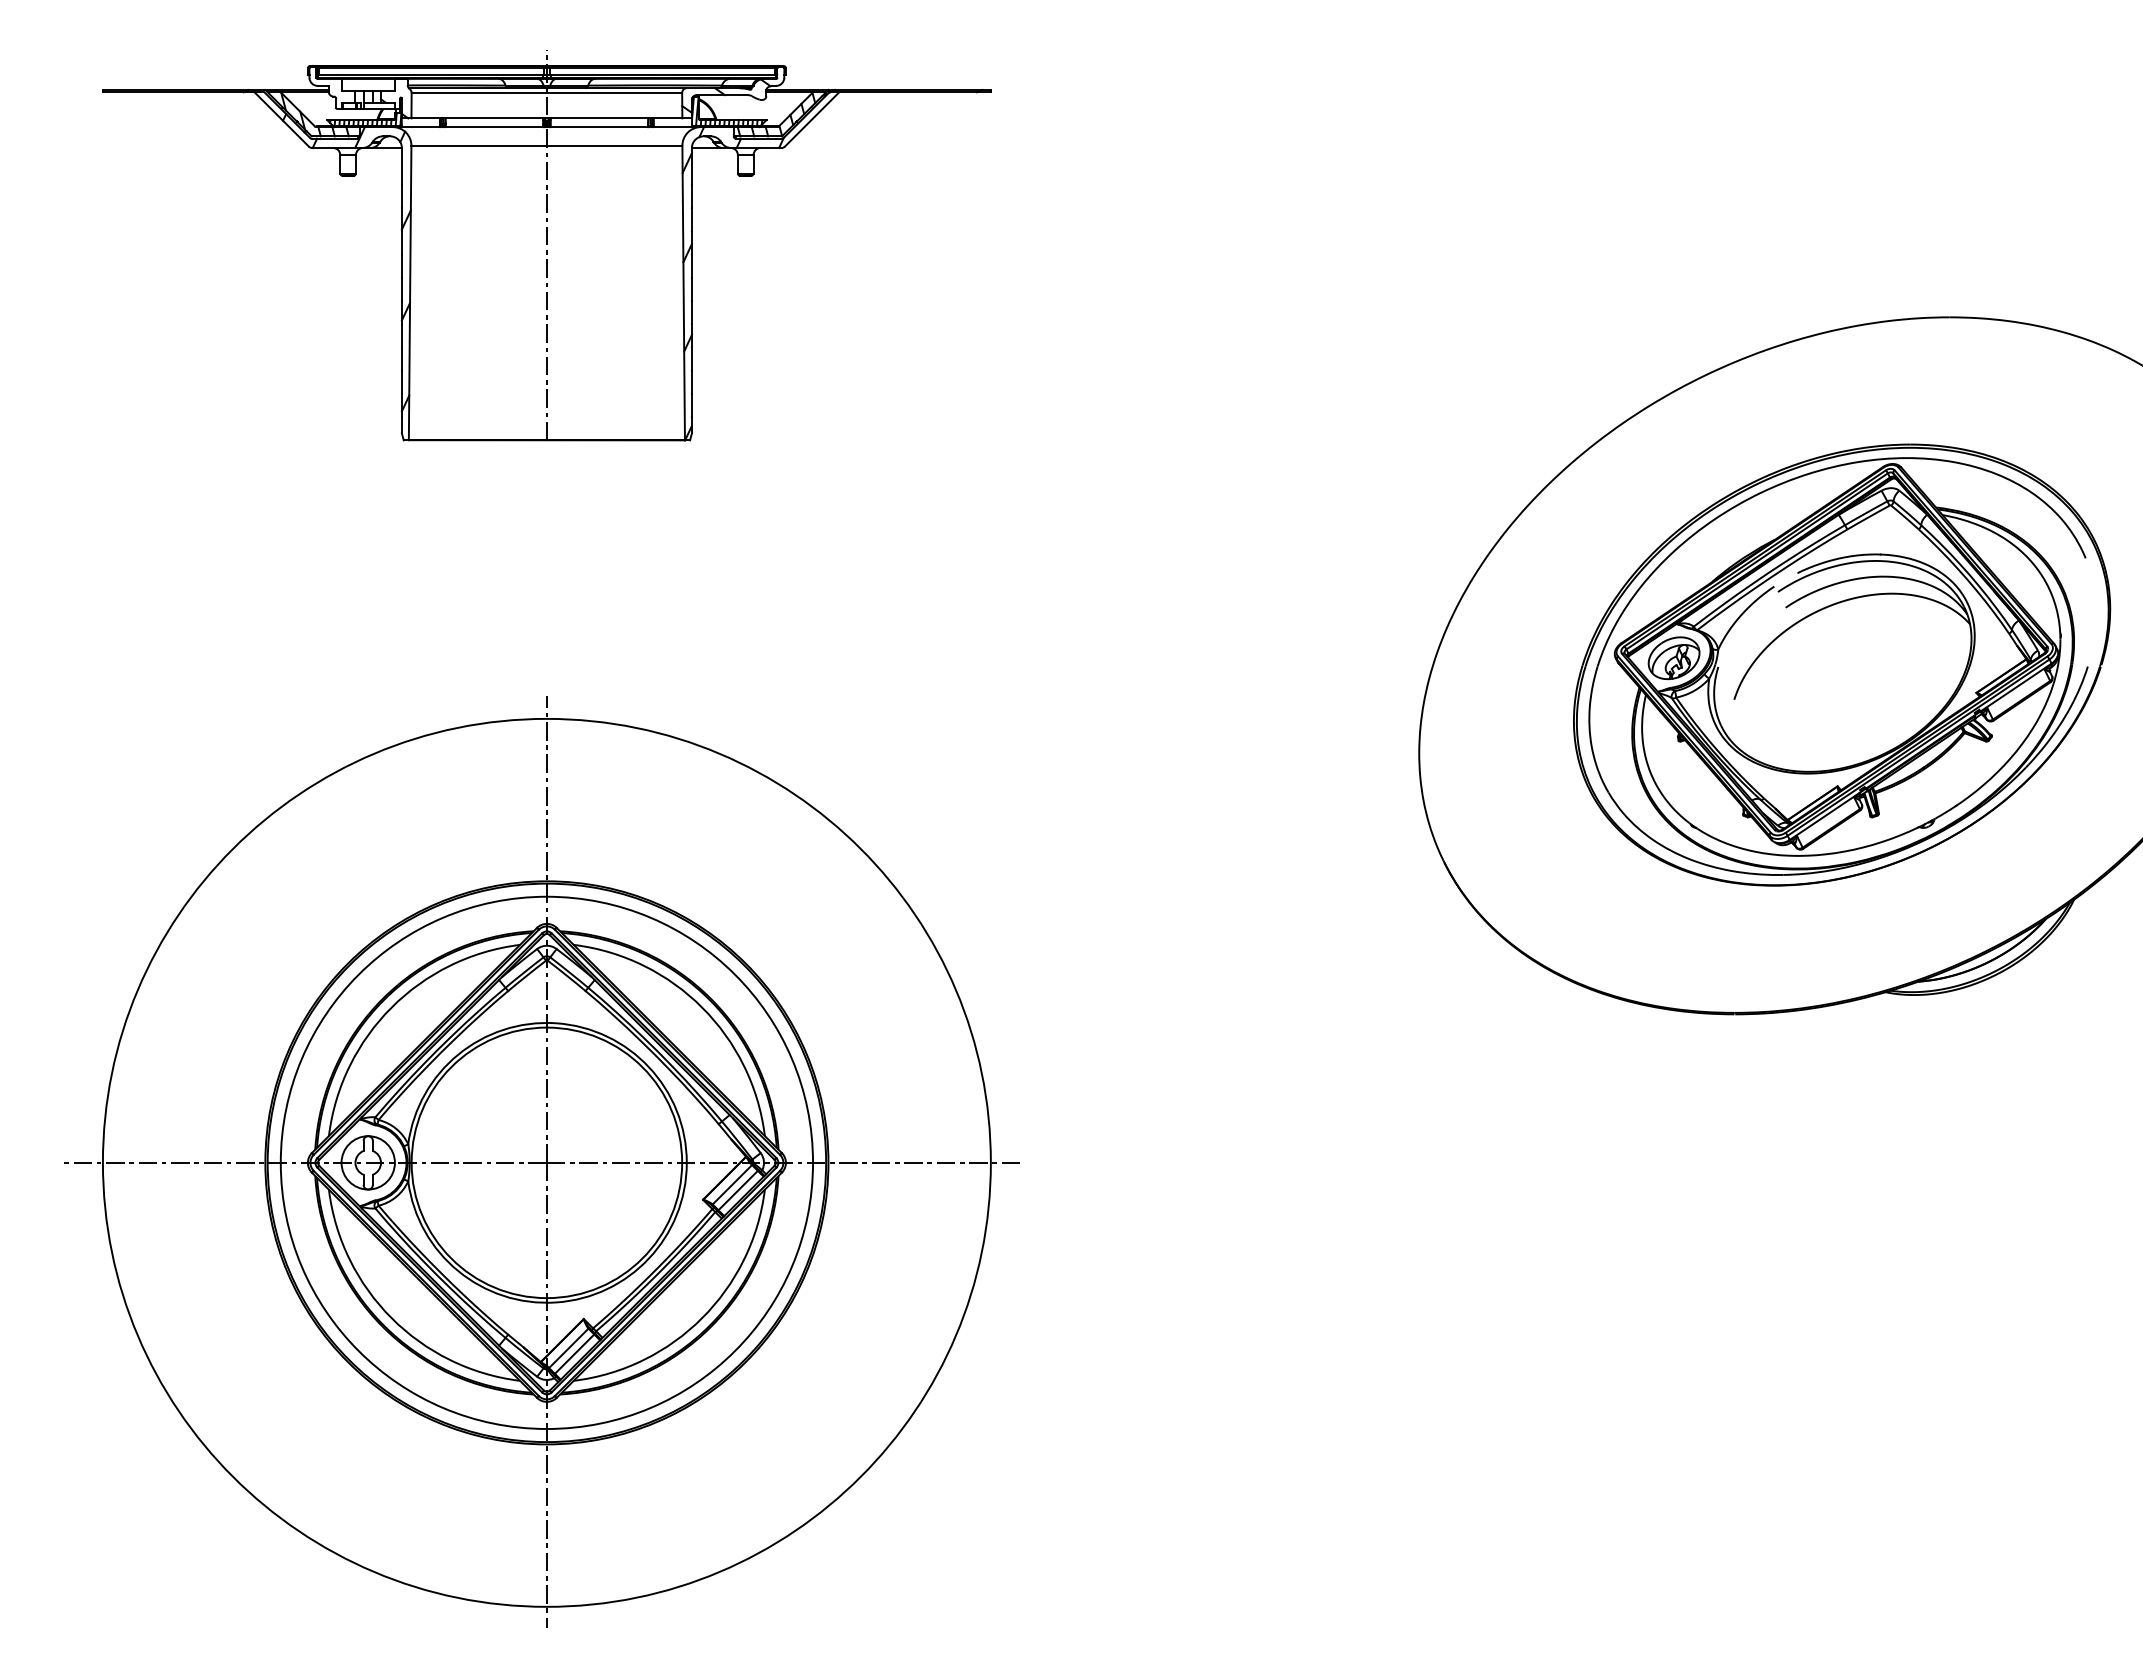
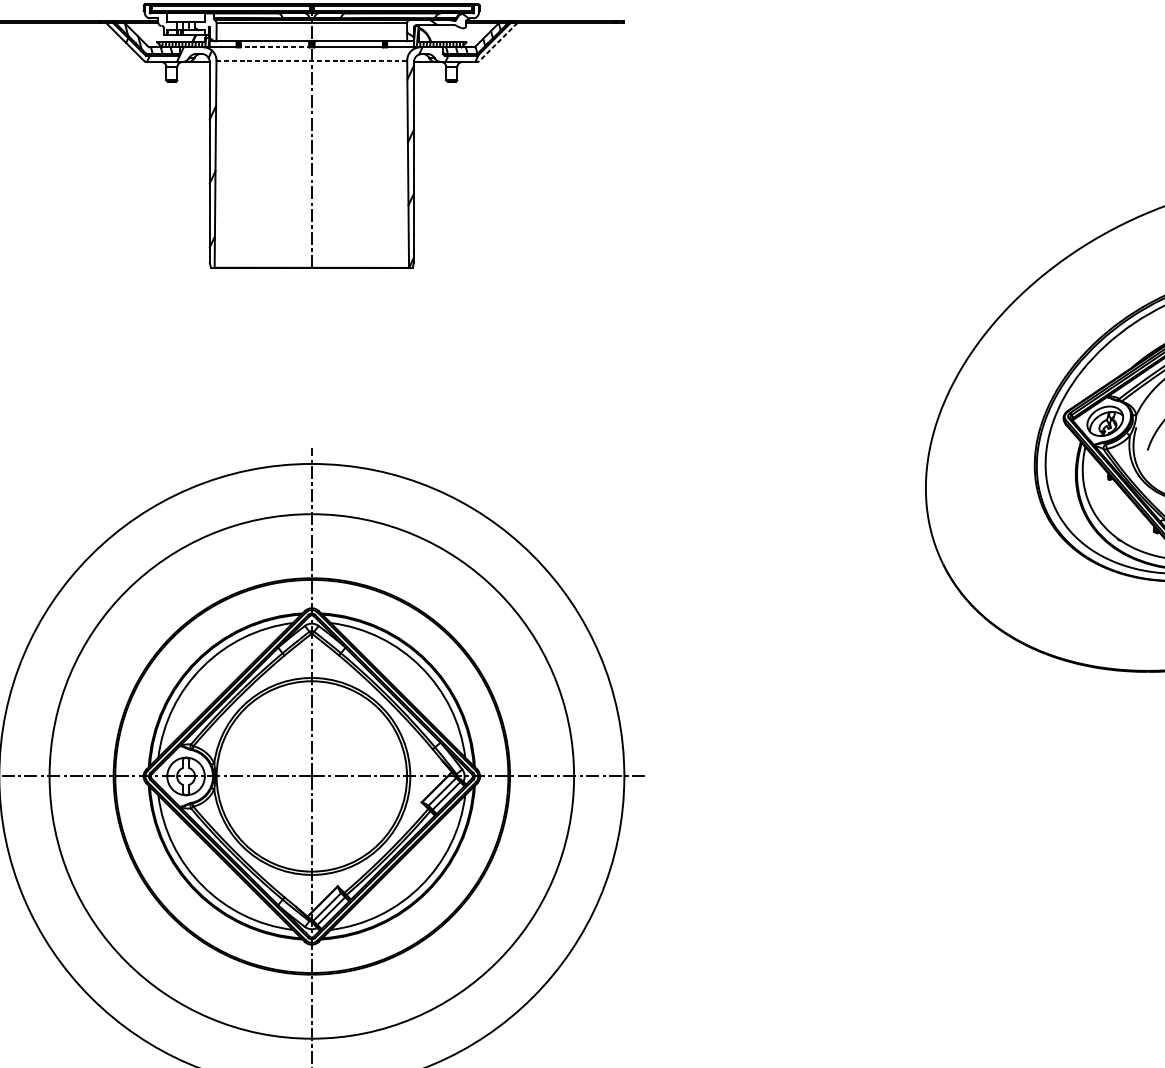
line: (811, 119) -> (498, 42), solid -> dashed
line: (495, 127) -> (275, 47), solid -> dashed
line: (546, 145) -> (311, 60), solid -> dashed
circle: (546, 1162) -> (311, 776), size x1.4

